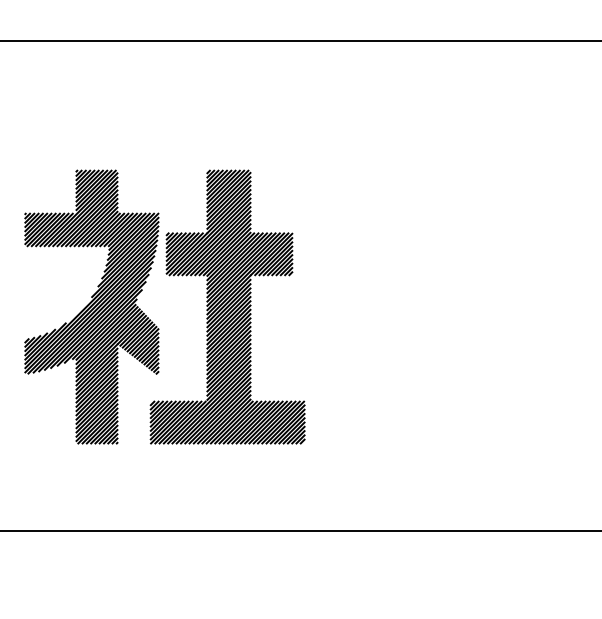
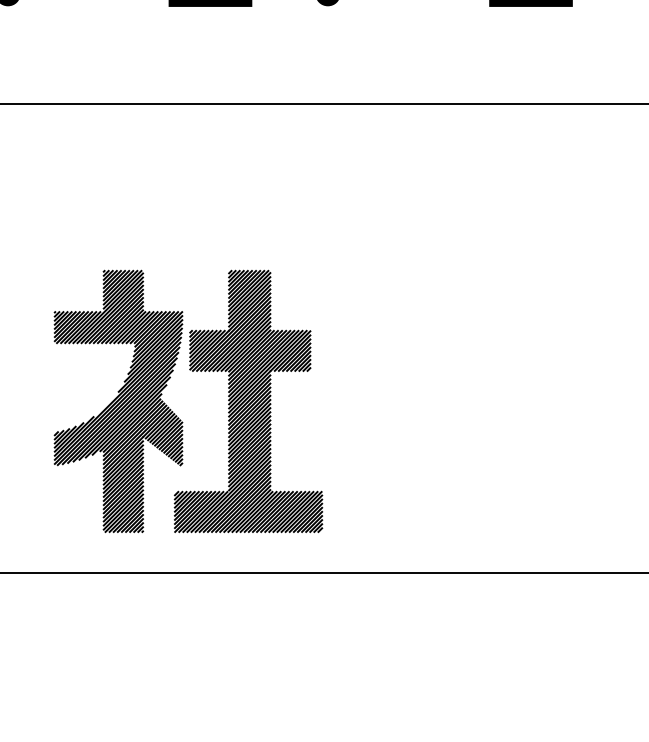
part: (151, 319) -> (175, 413), moved

